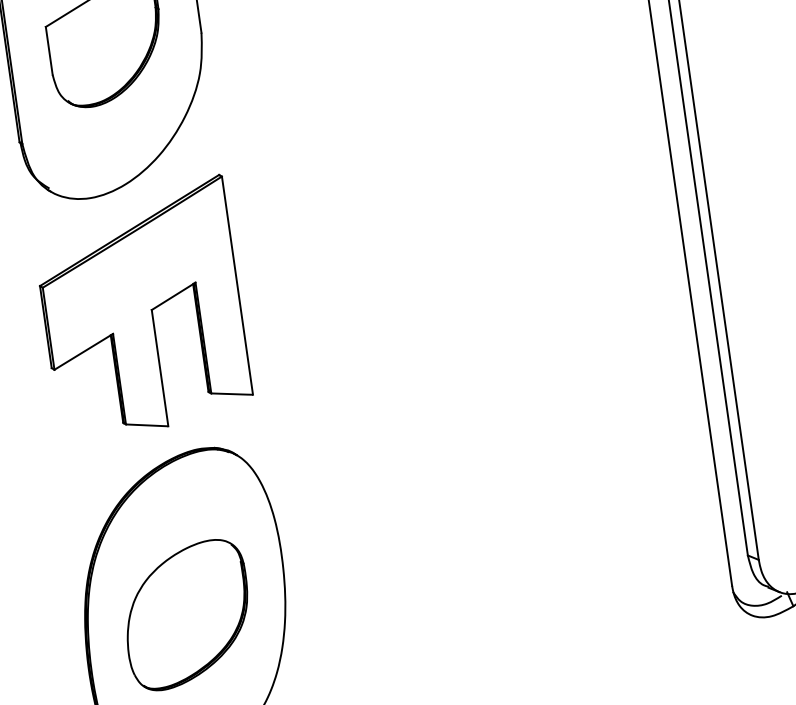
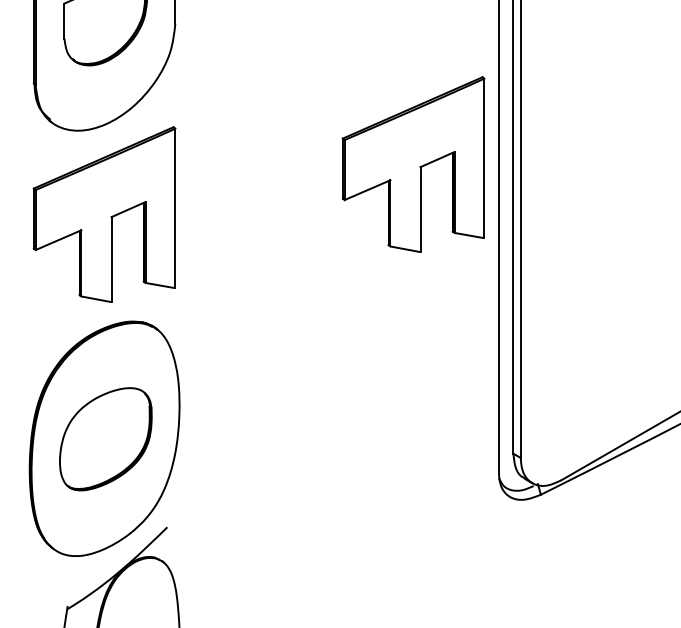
part: (554, 179) -> (413, 164), added

